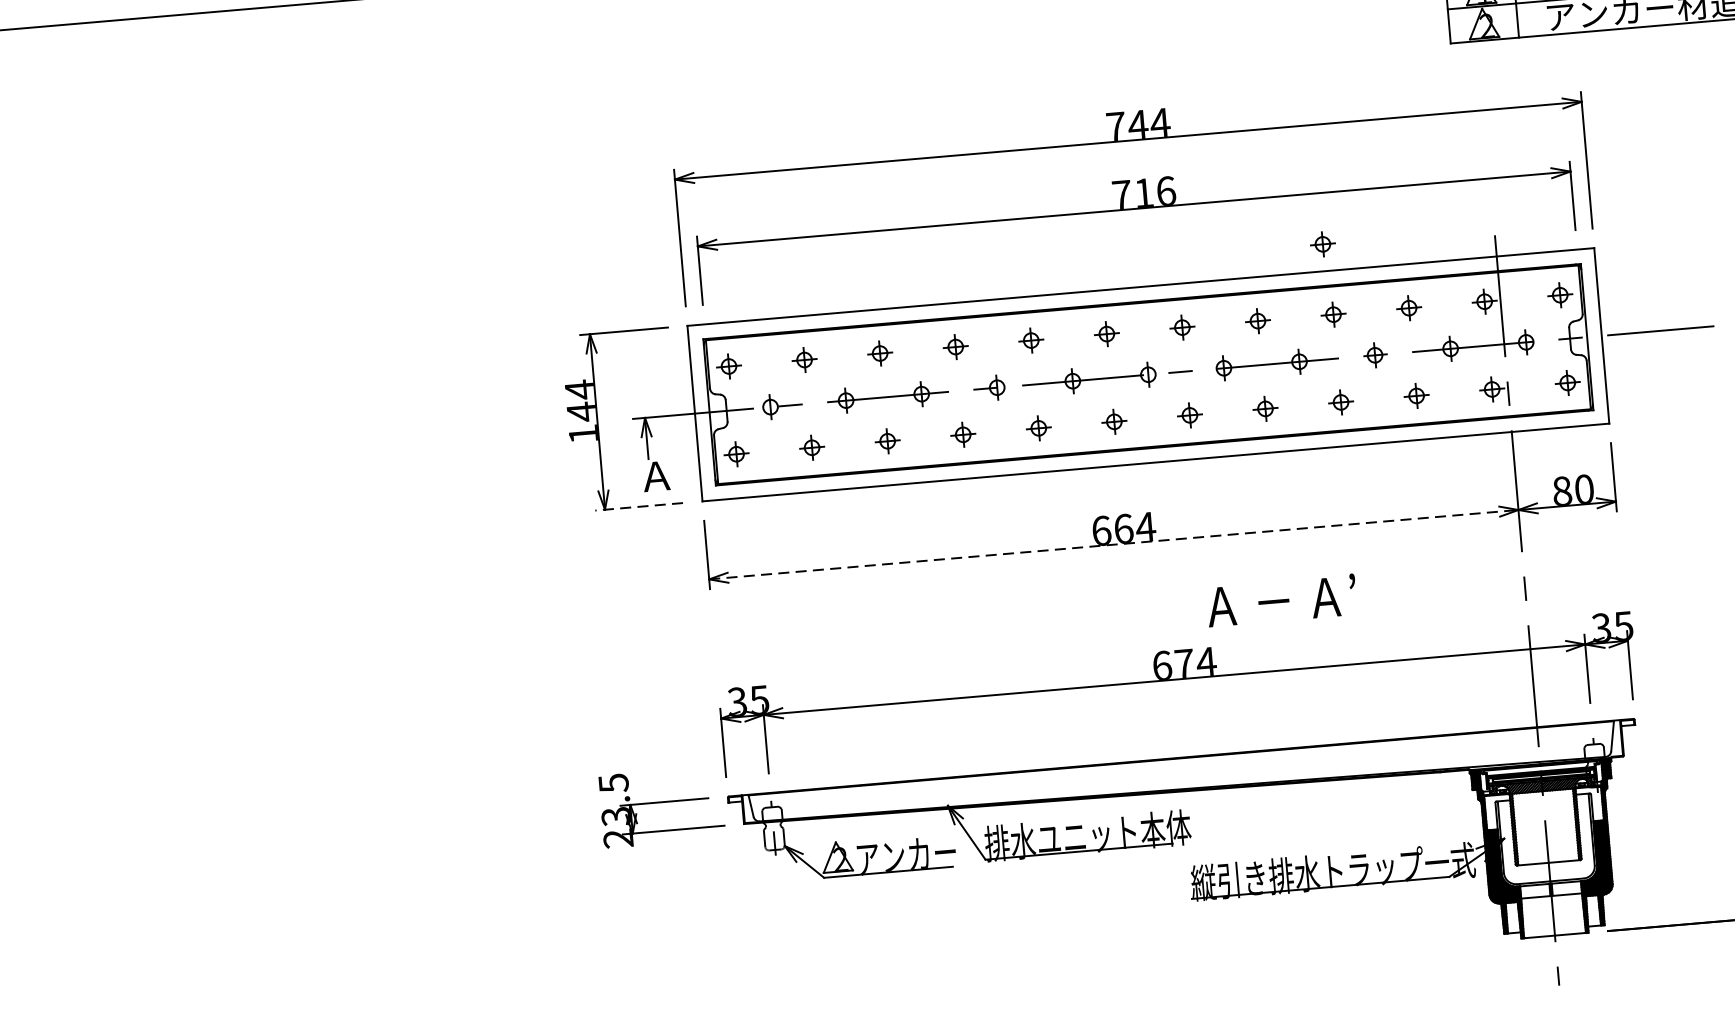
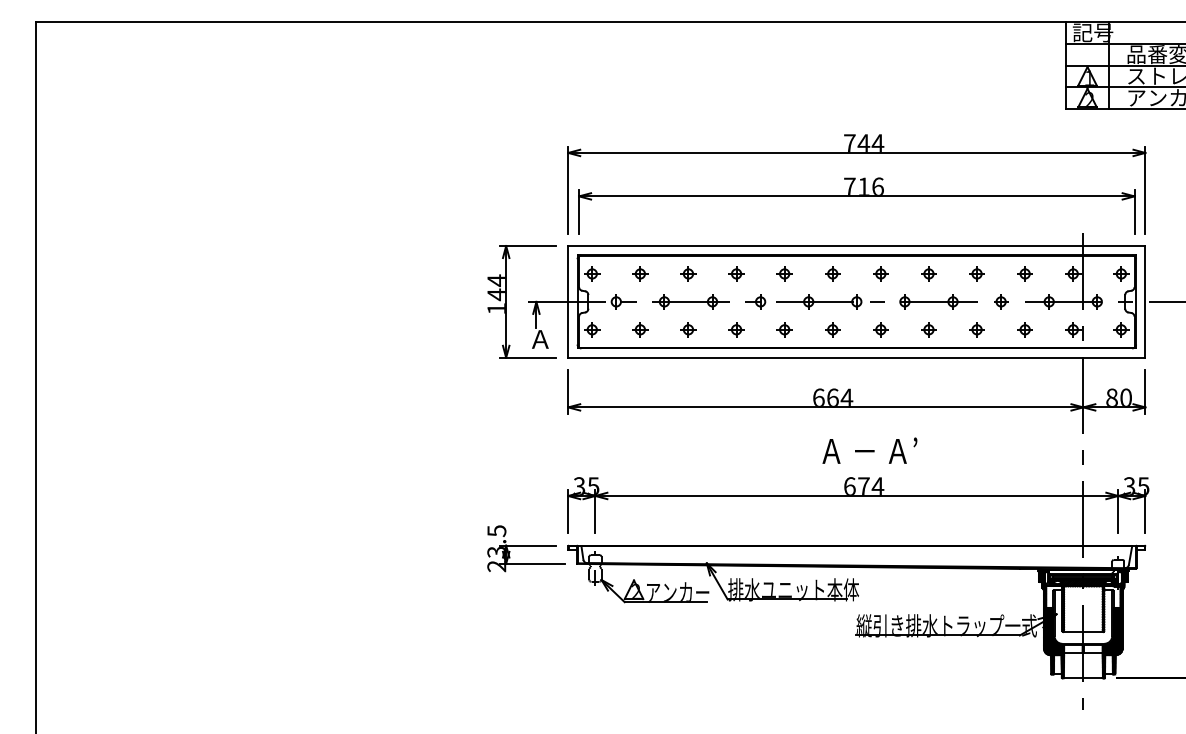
part: (1321, 243) -> (973, 228), removed
line: (638, 506) -> (527, 357), dashed -> solid
line: (1113, 544) -> (825, 407), dashed -> solid
text: (1281, 600) -> (869, 450), moved

